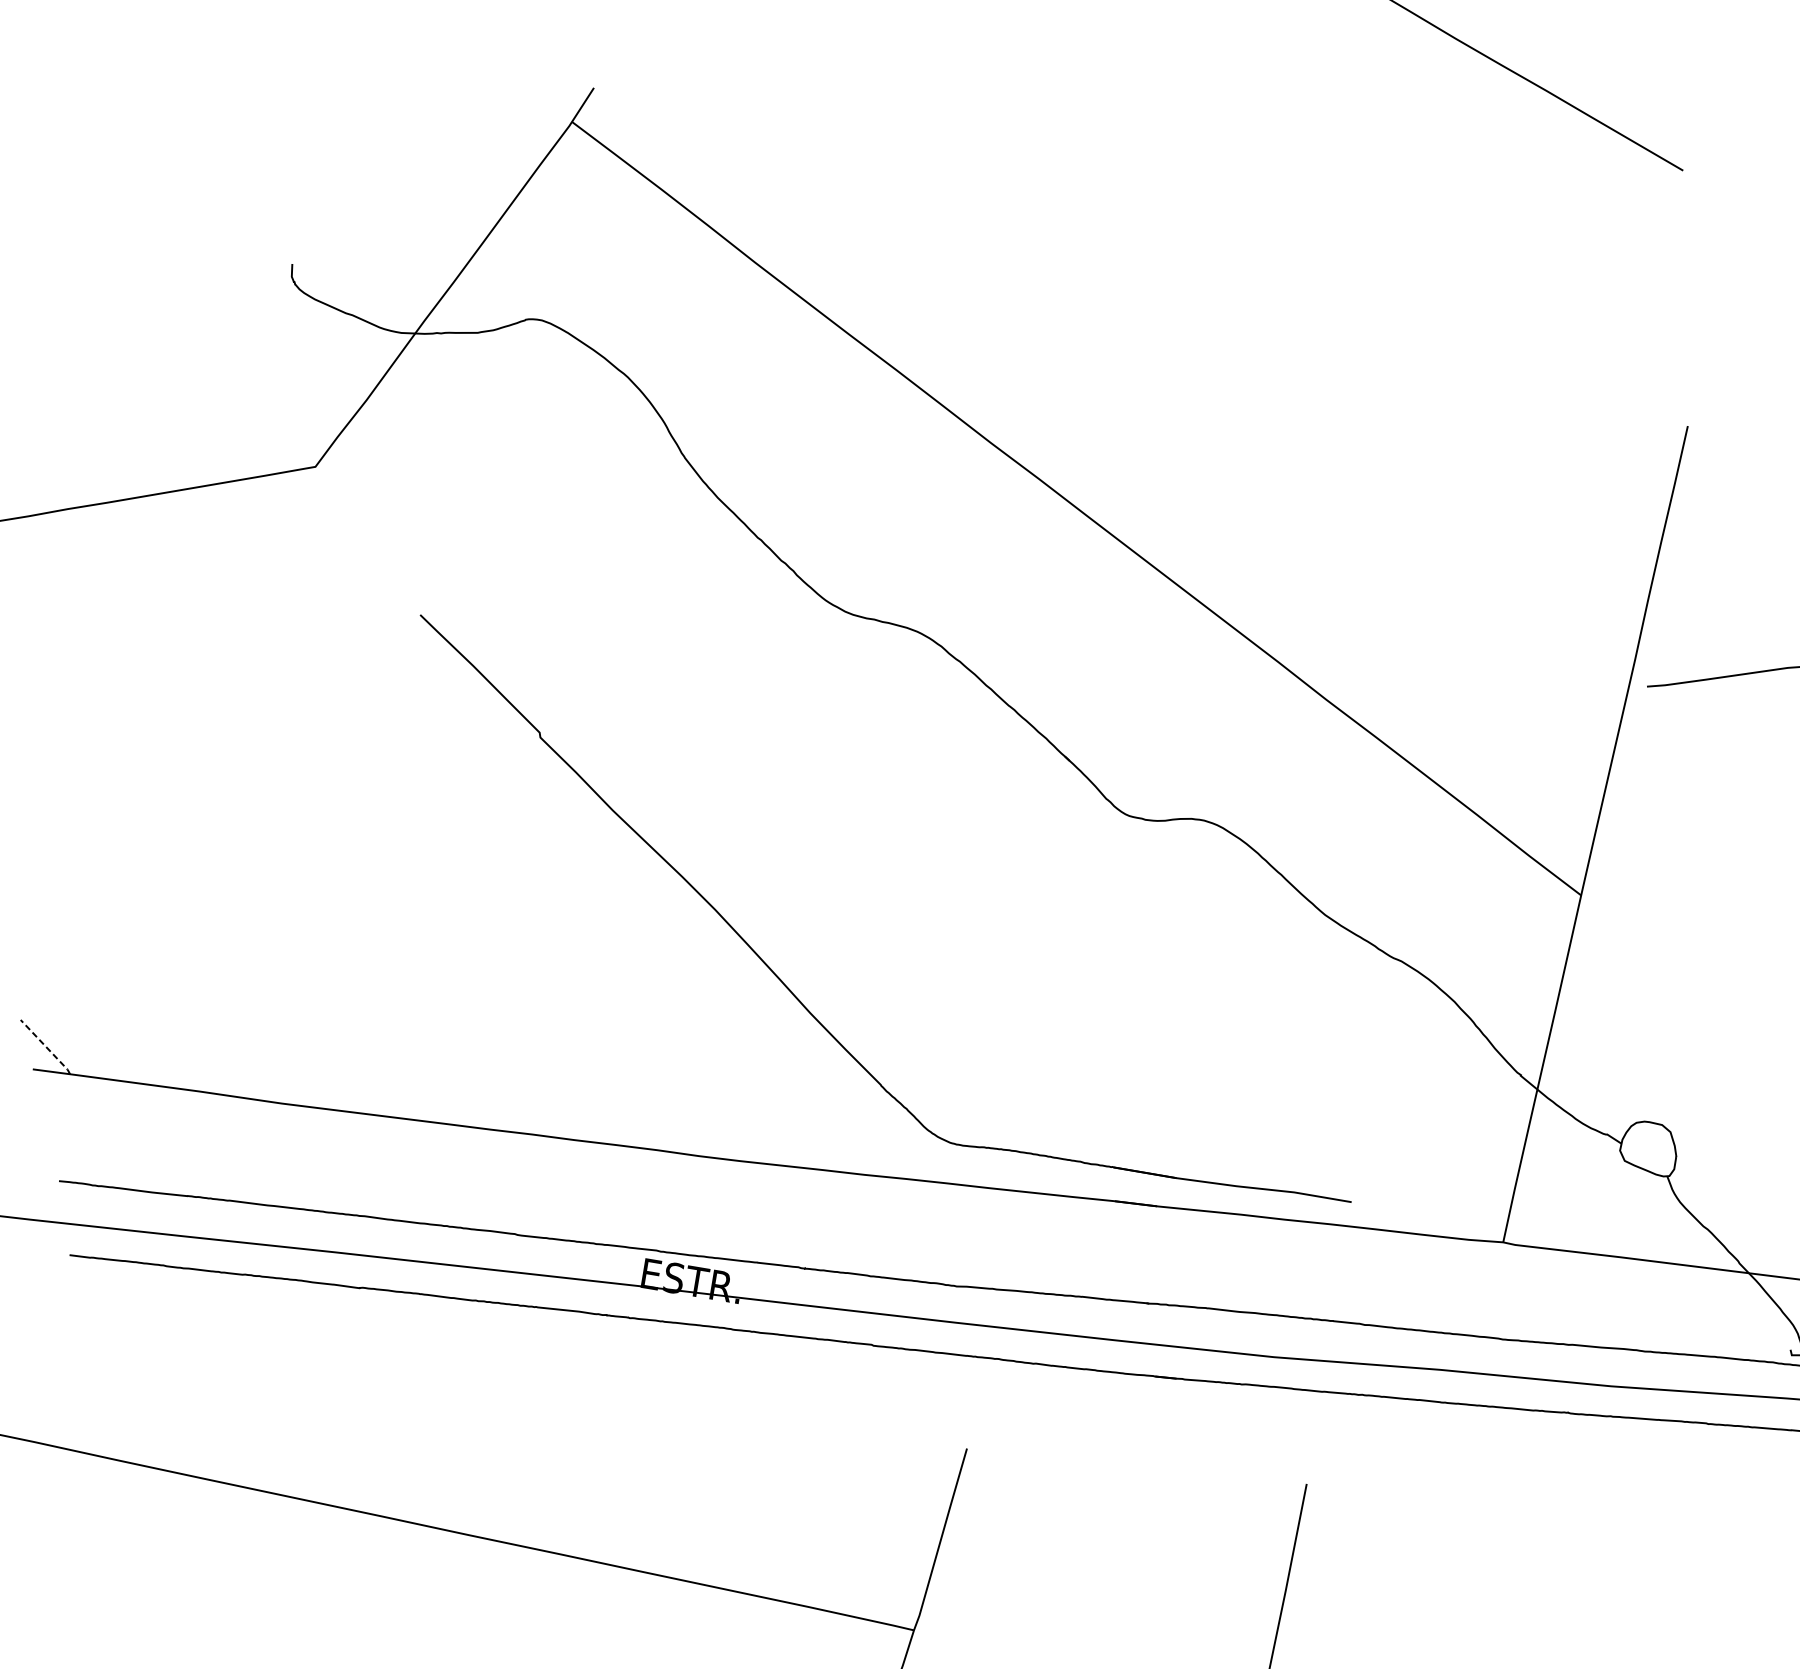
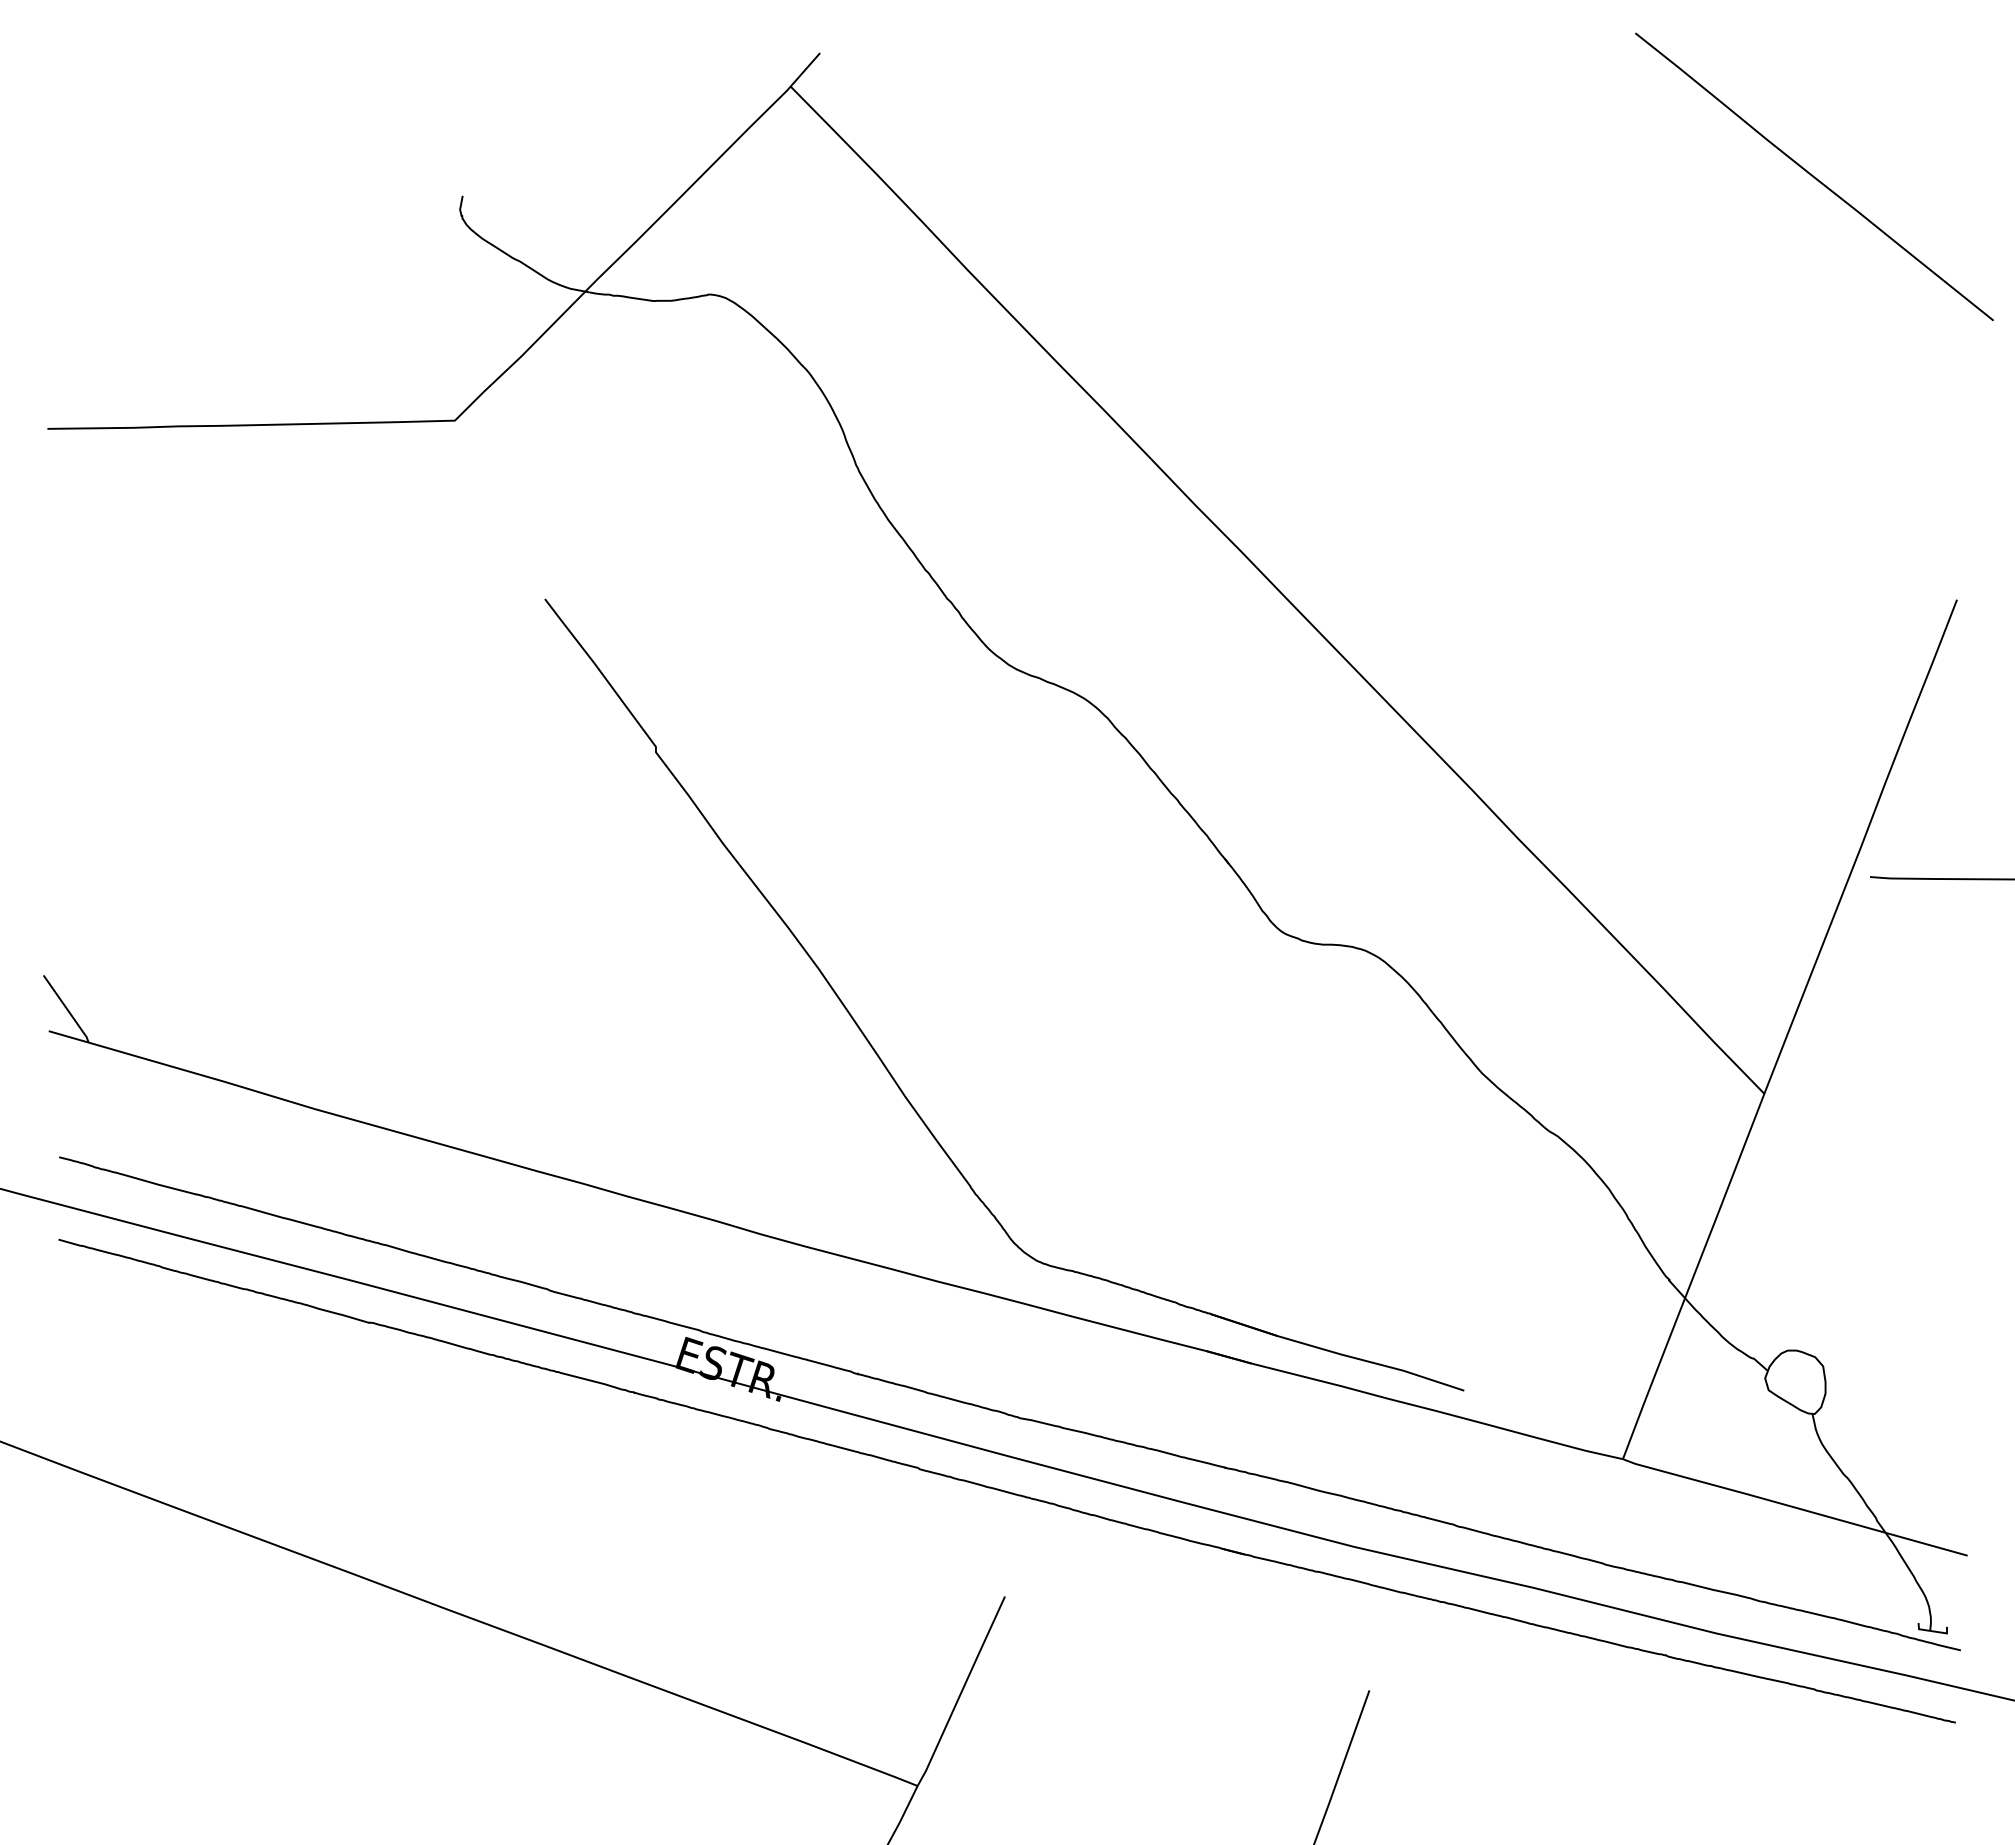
line: (45, 1046) -> (66, 1008), dashed -> solid

